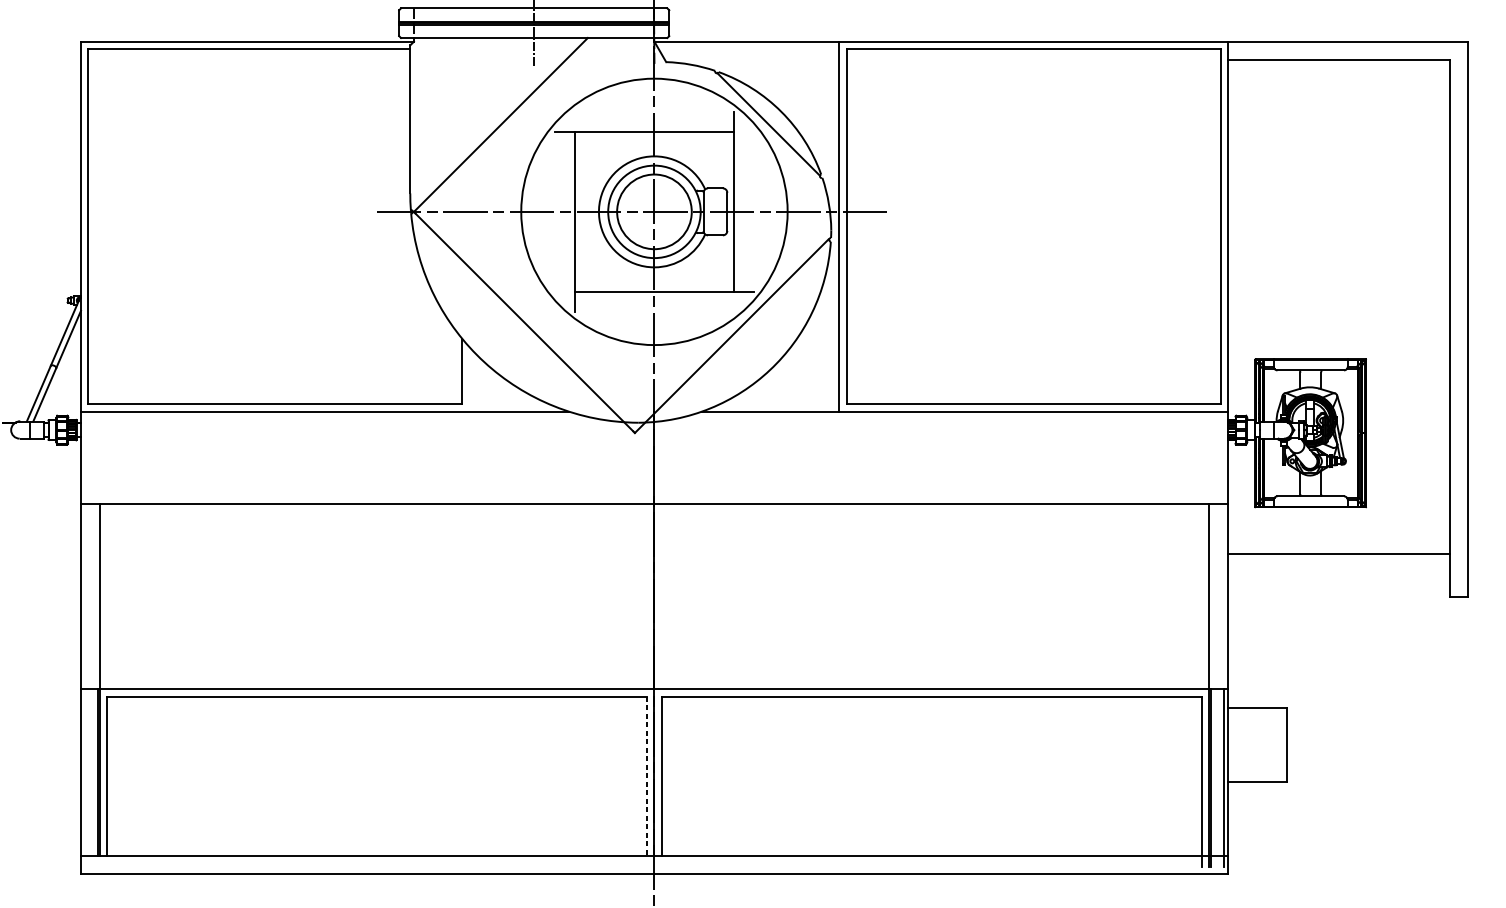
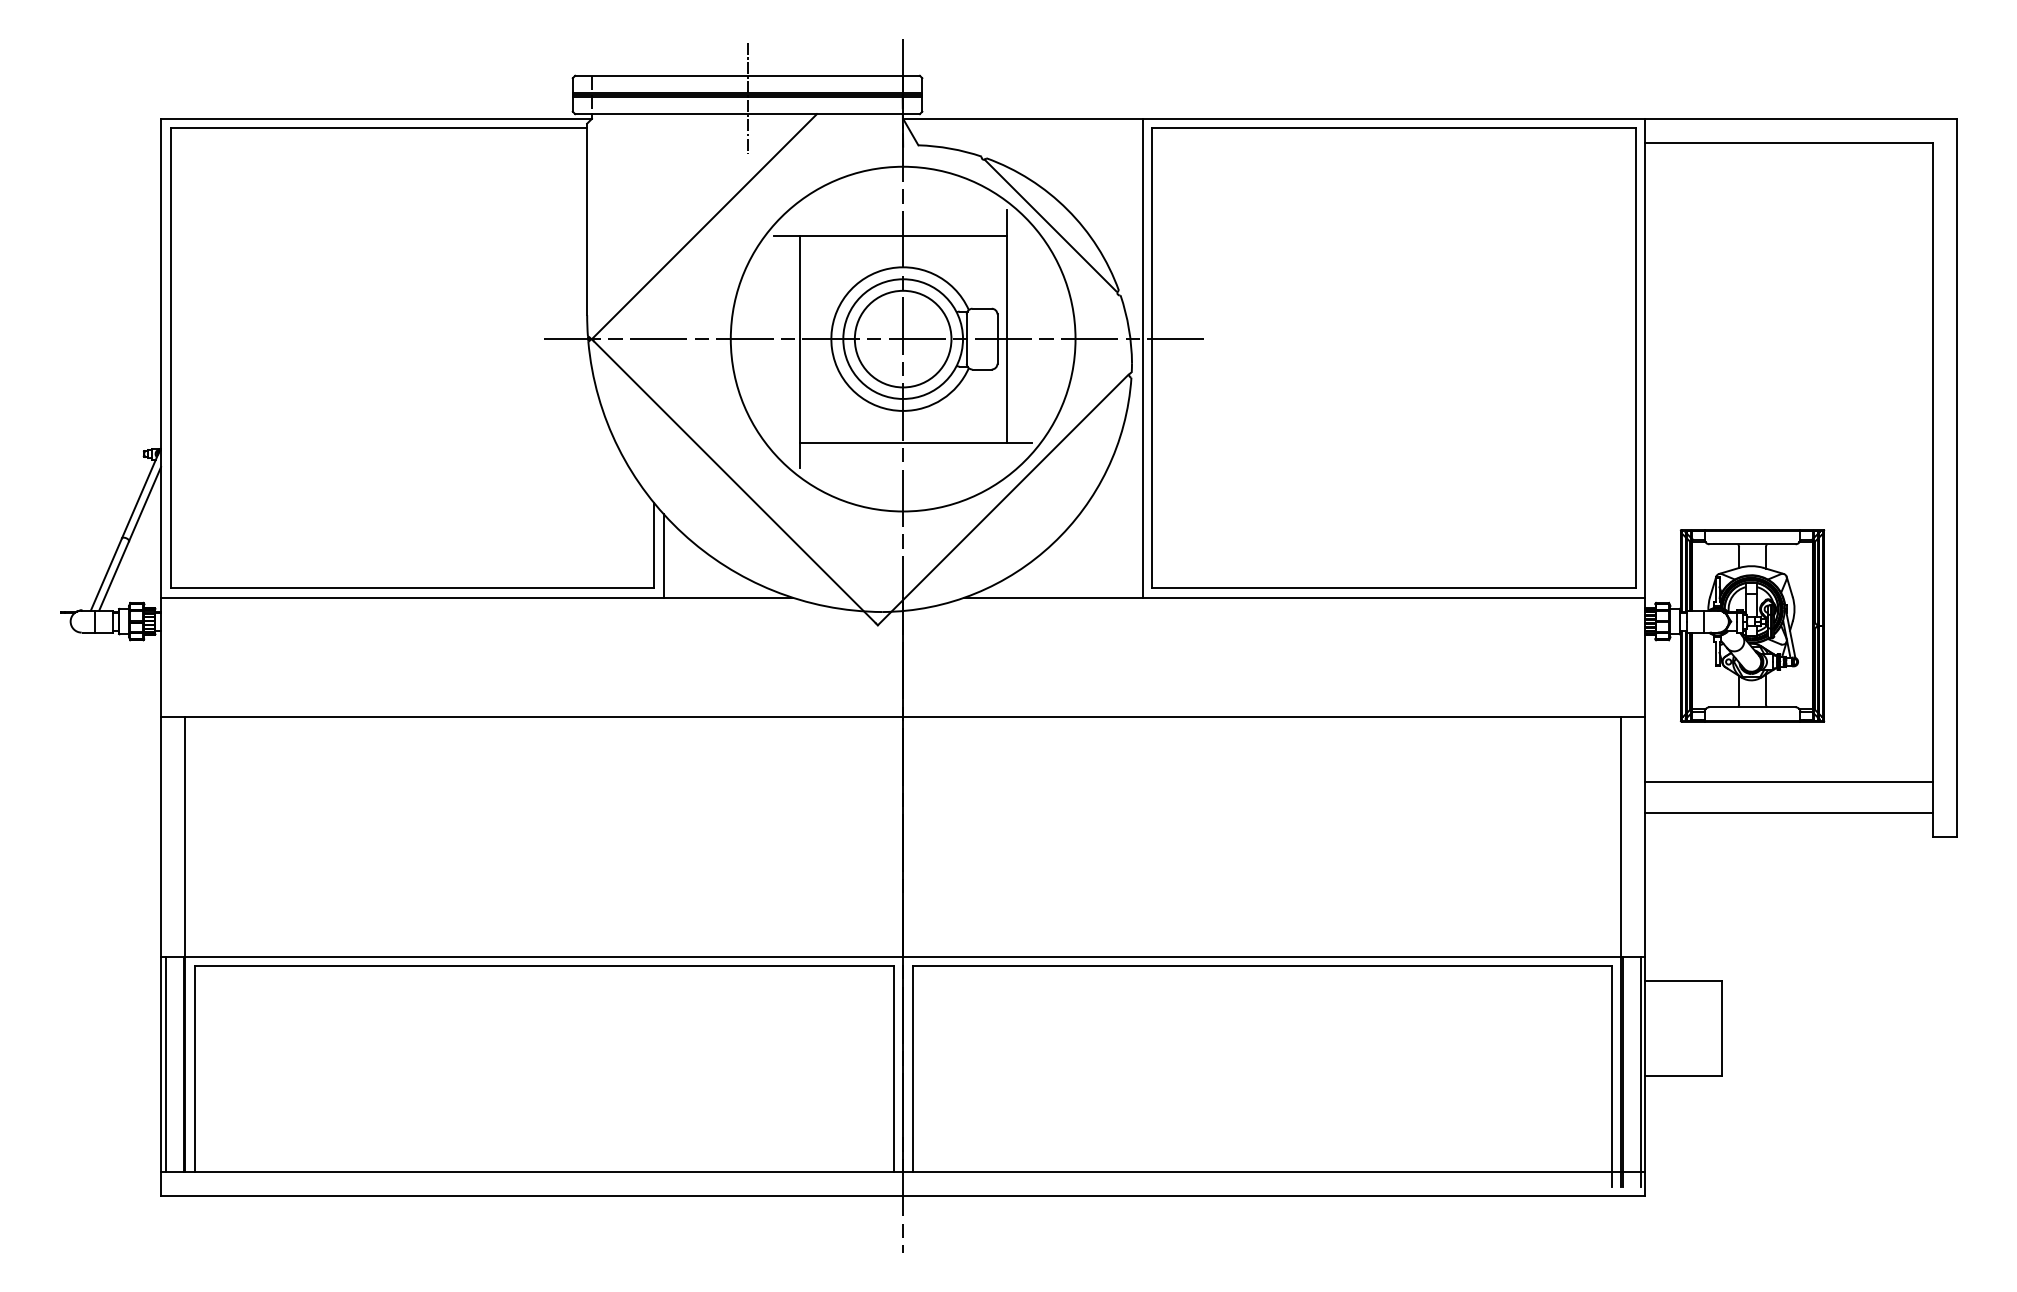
line: (469, 379) -> (663, 555), added
line: (1338, 578) -> (1788, 813), added
line: (84, 772) -> (165, 1064), added
line: (646, 776) -> (893, 1069), dashed -> solid

